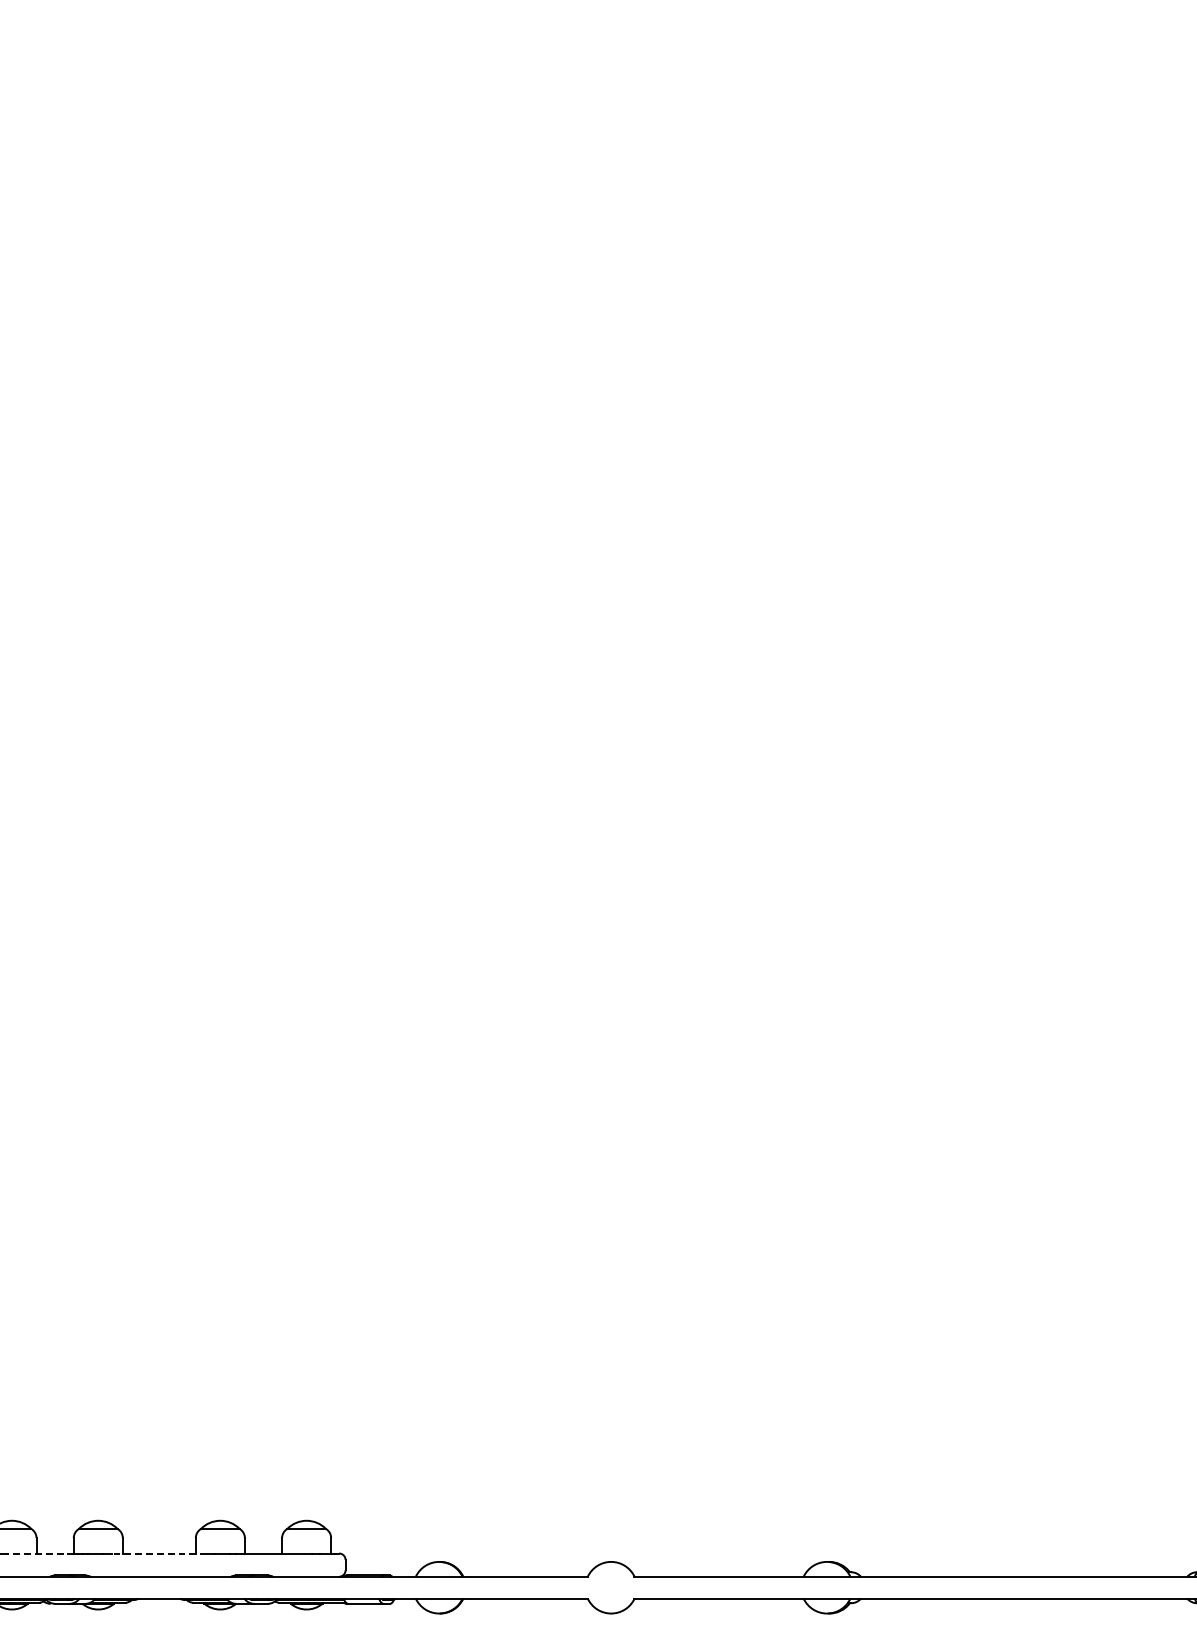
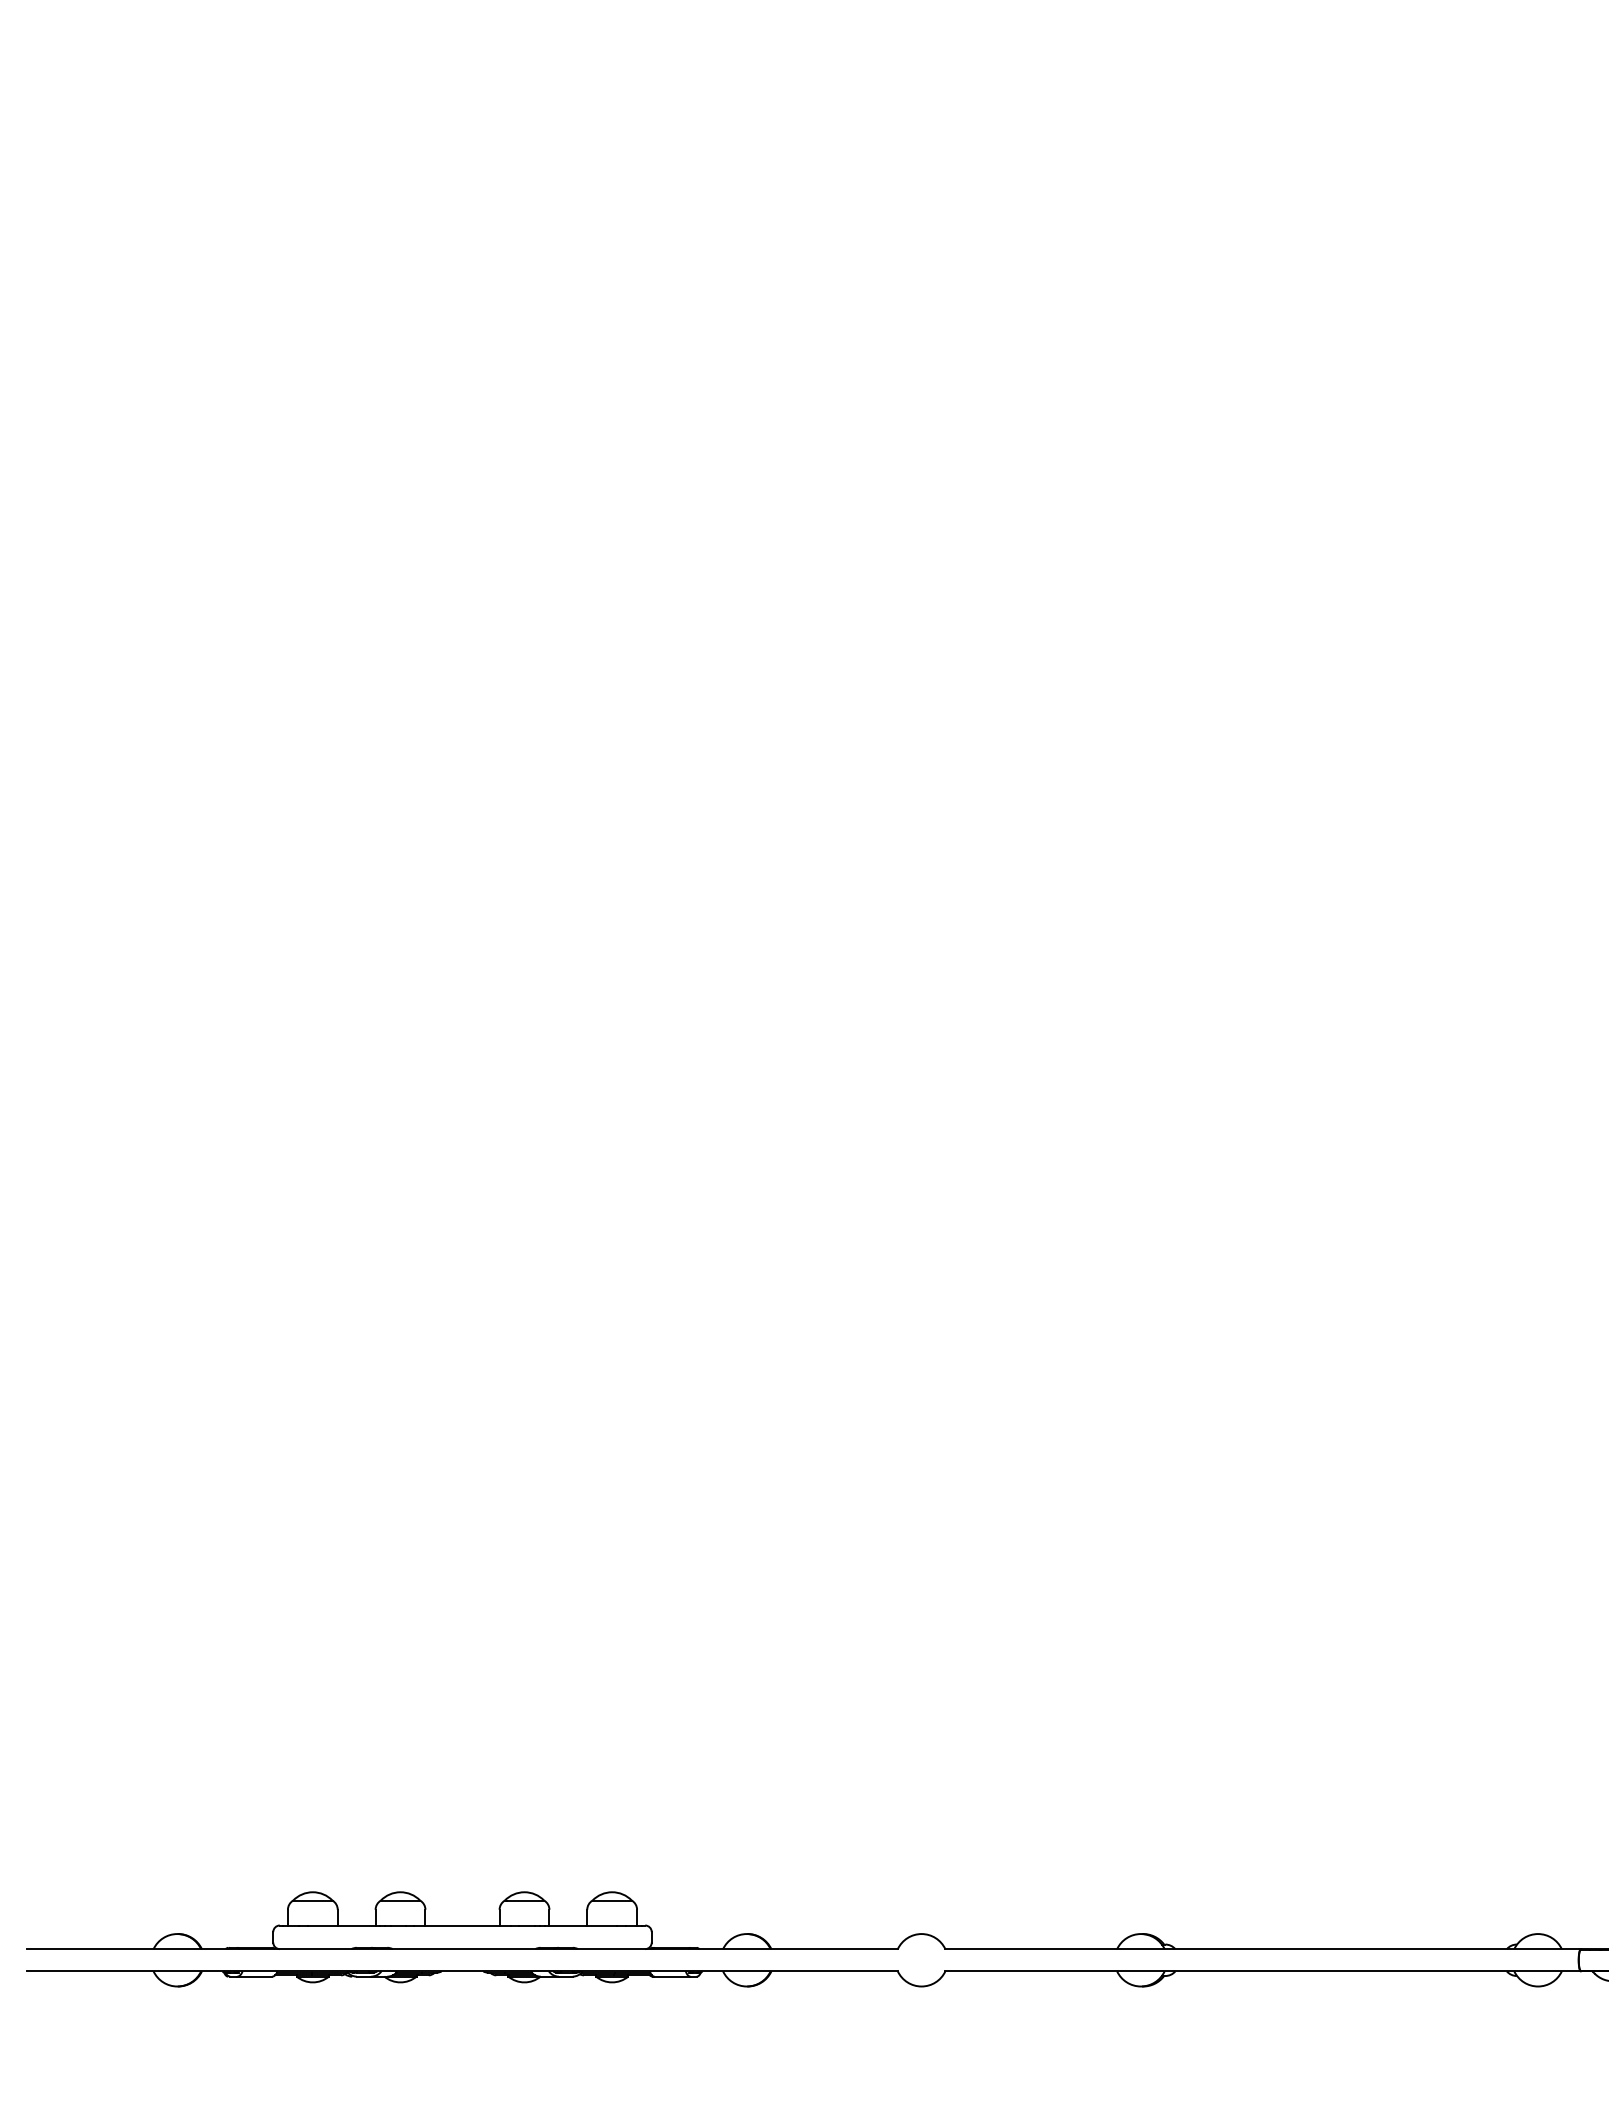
line: (40, 1553) -> (341, 1925), dashed -> solid
line: (159, 1553) -> (462, 1925), dashed -> solid

